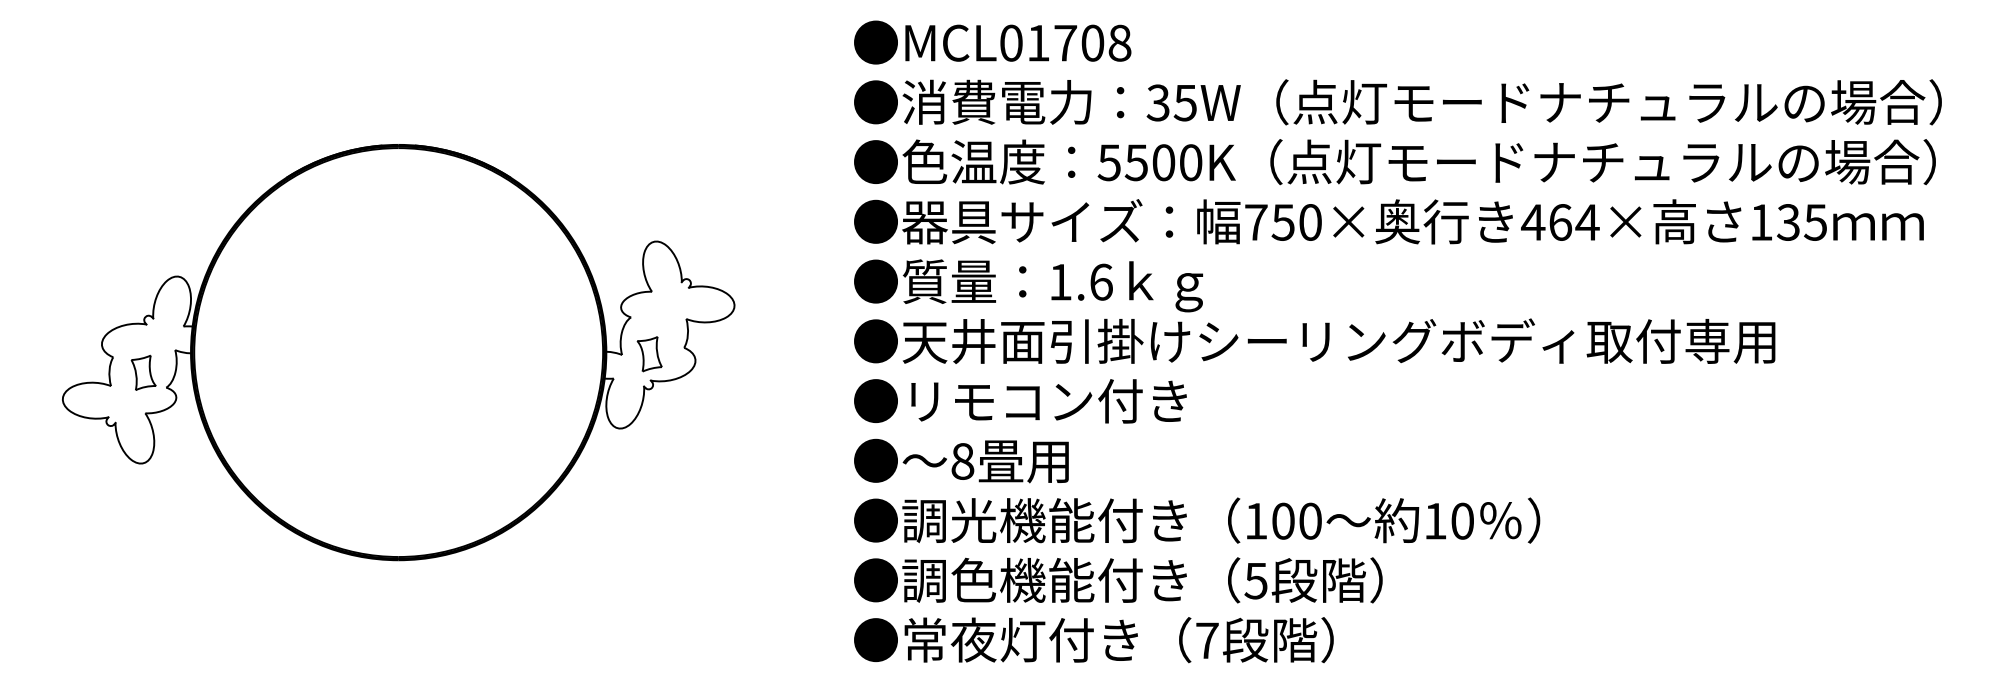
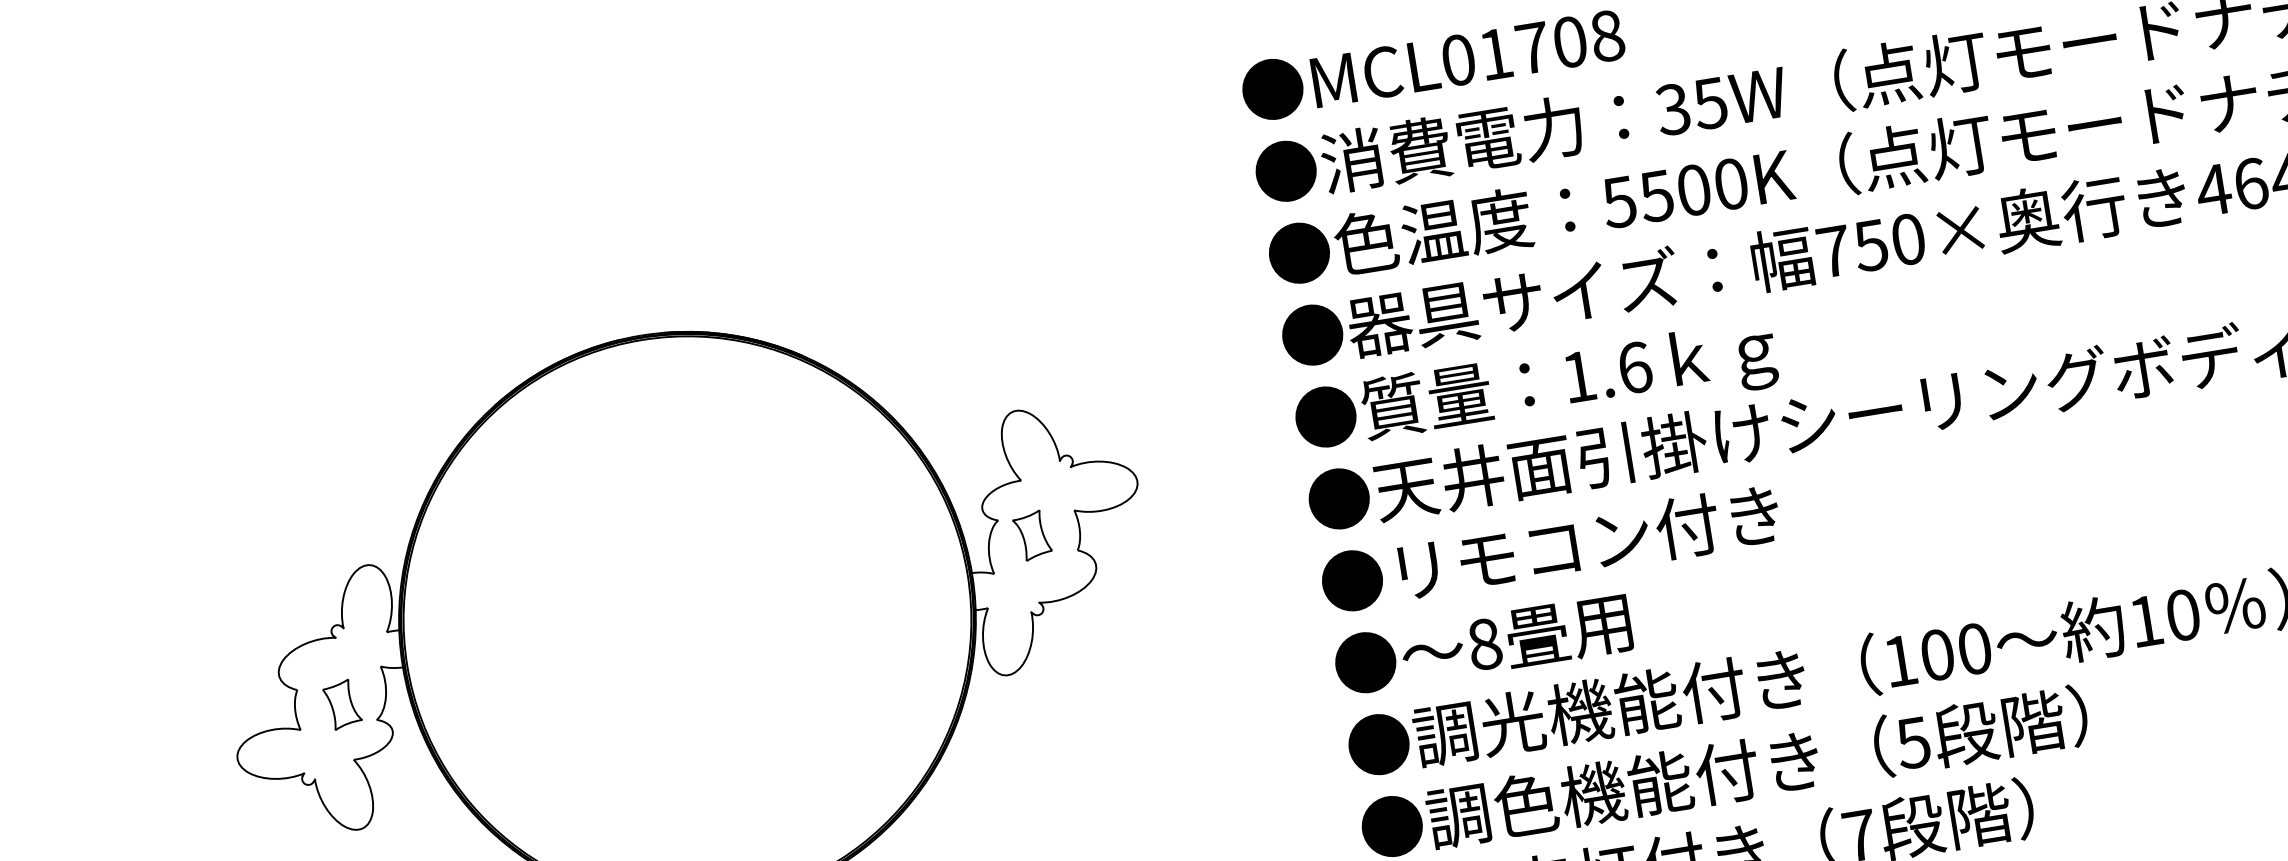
part: (649, 354) -> (1032, 536), moved

